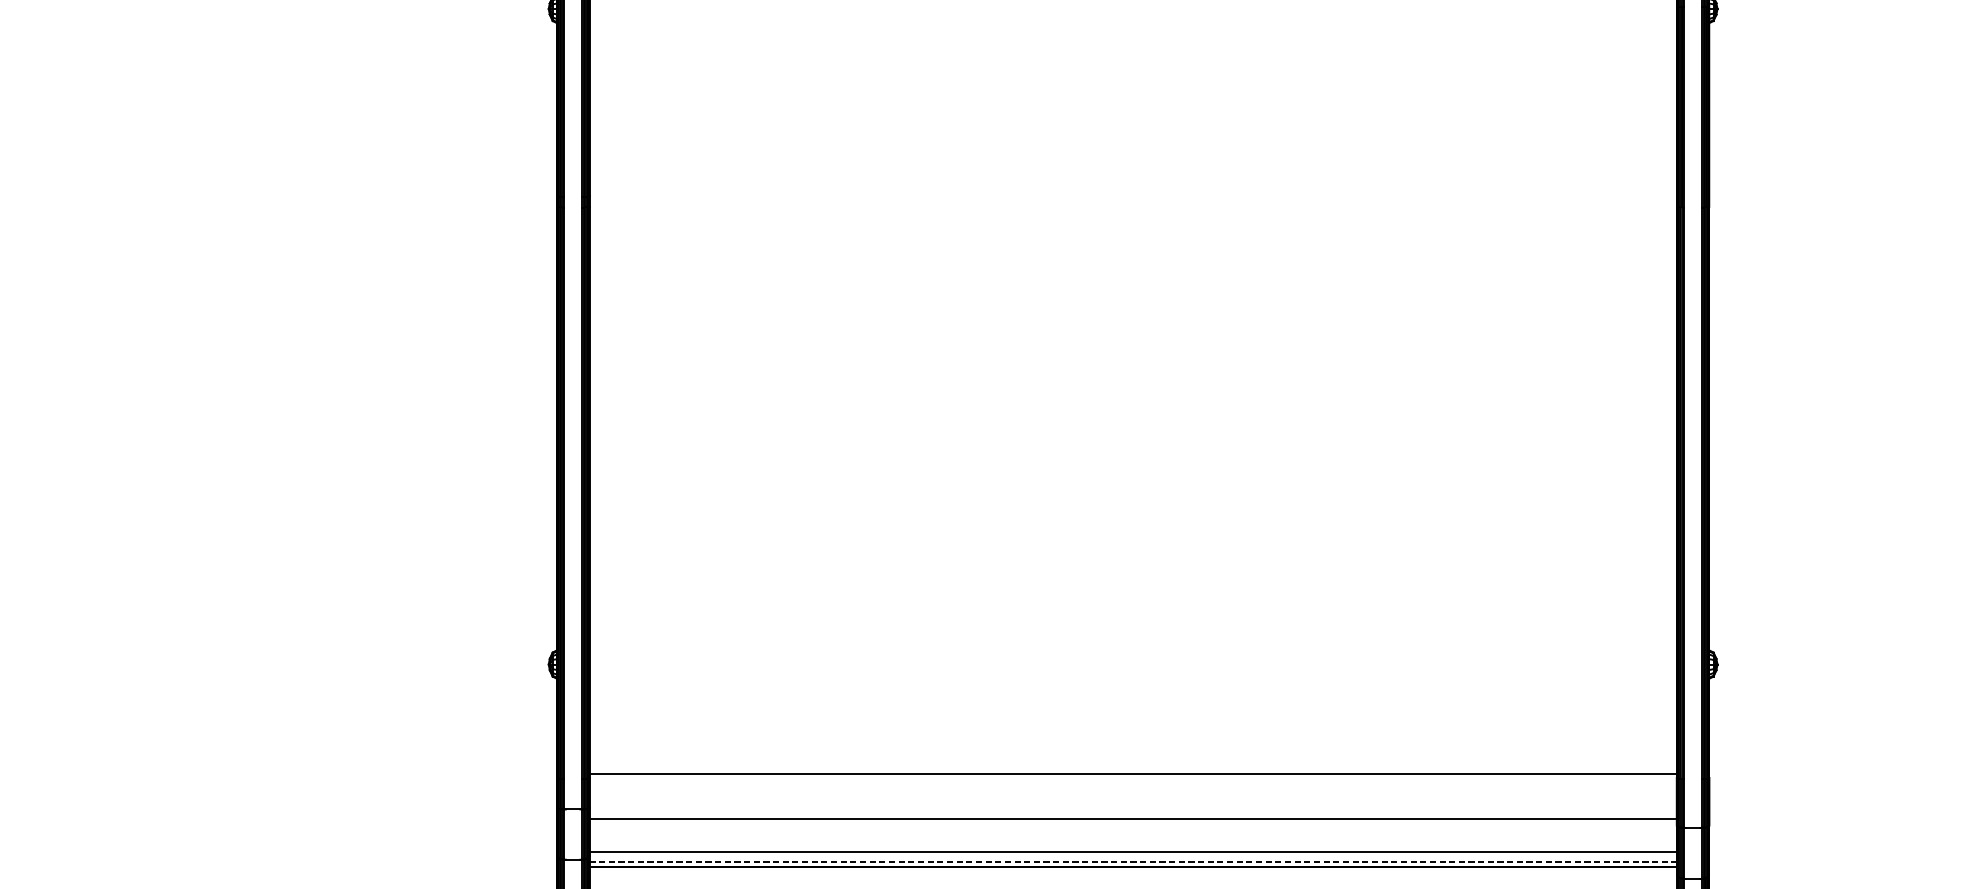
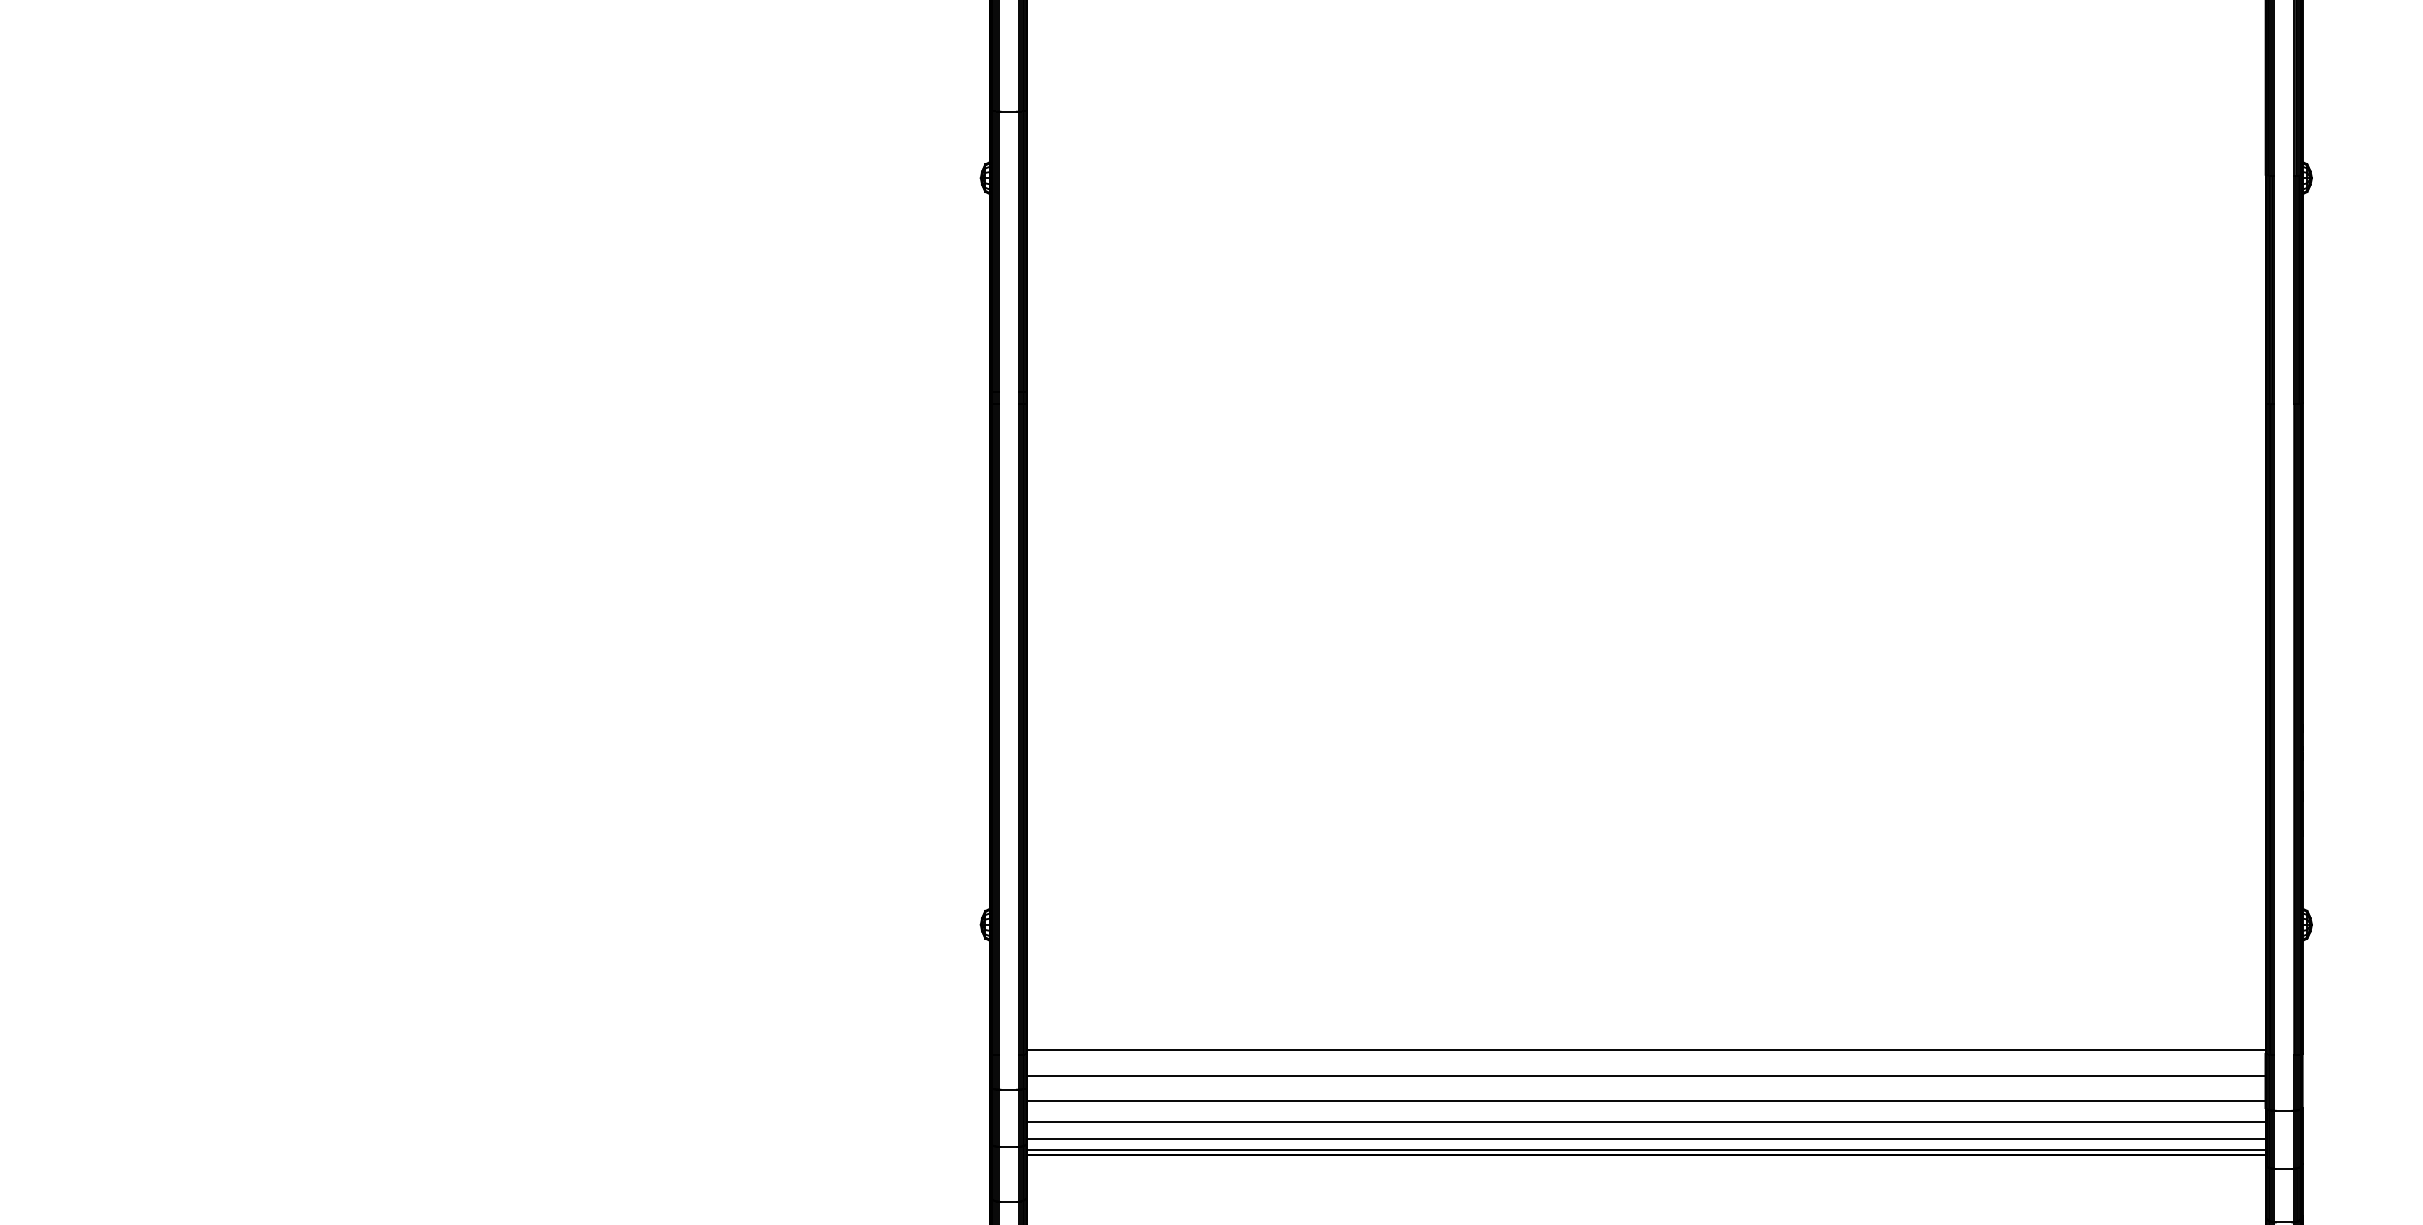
line: (1133, 796) -> (1646, 1075), added
line: (1133, 837) -> (1646, 1121), added
line: (1133, 861) -> (1646, 1149), dashed -> solid

